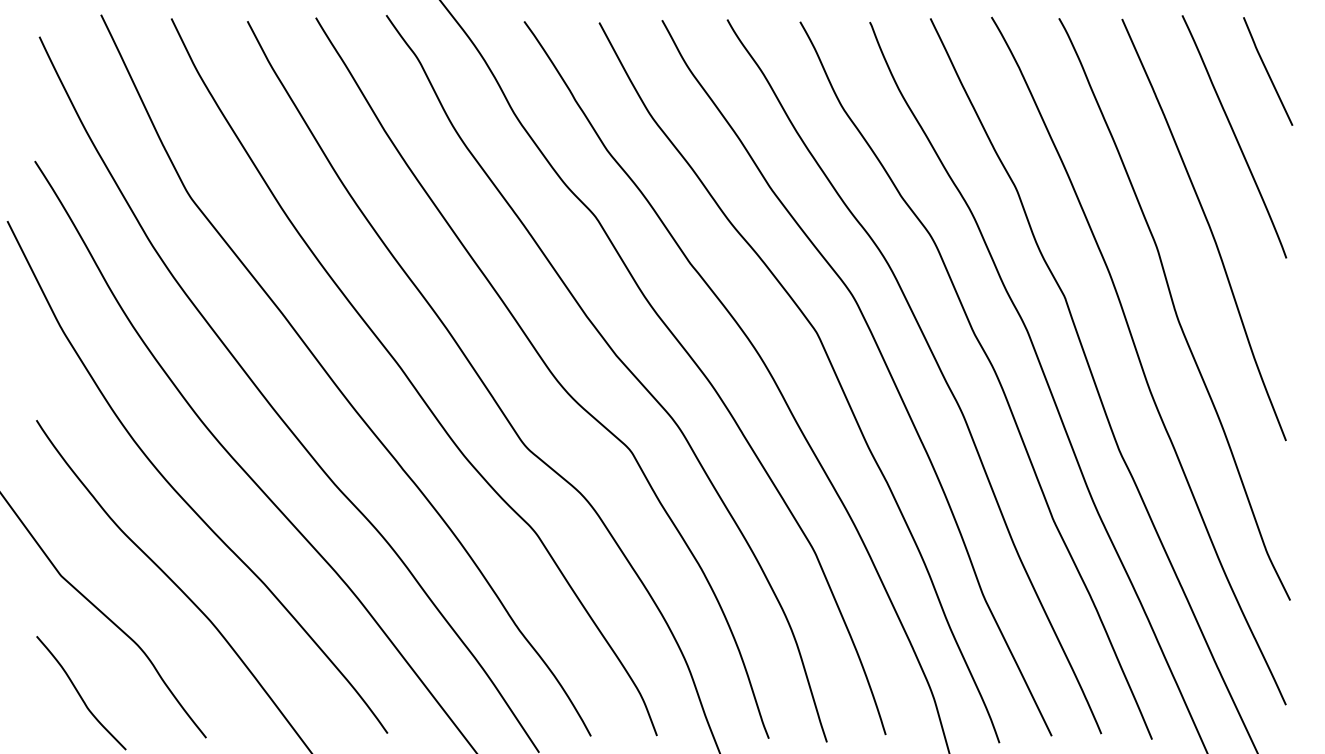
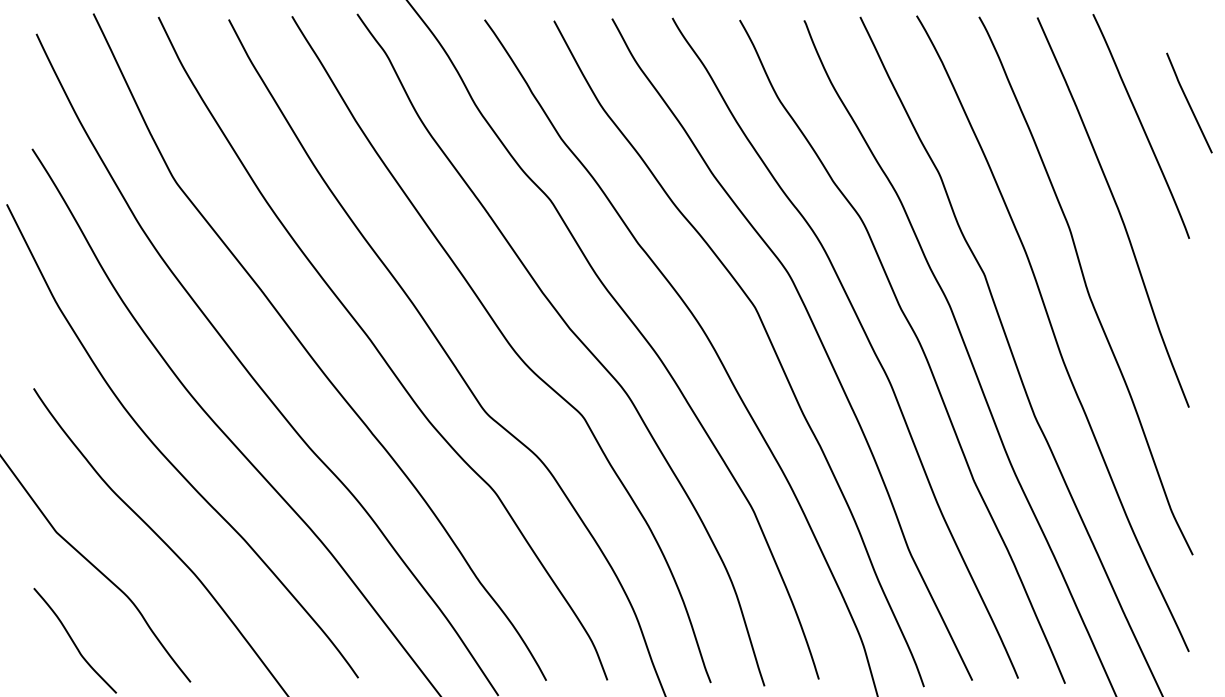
curve: (1268, 70) -> (1189, 102), moved

